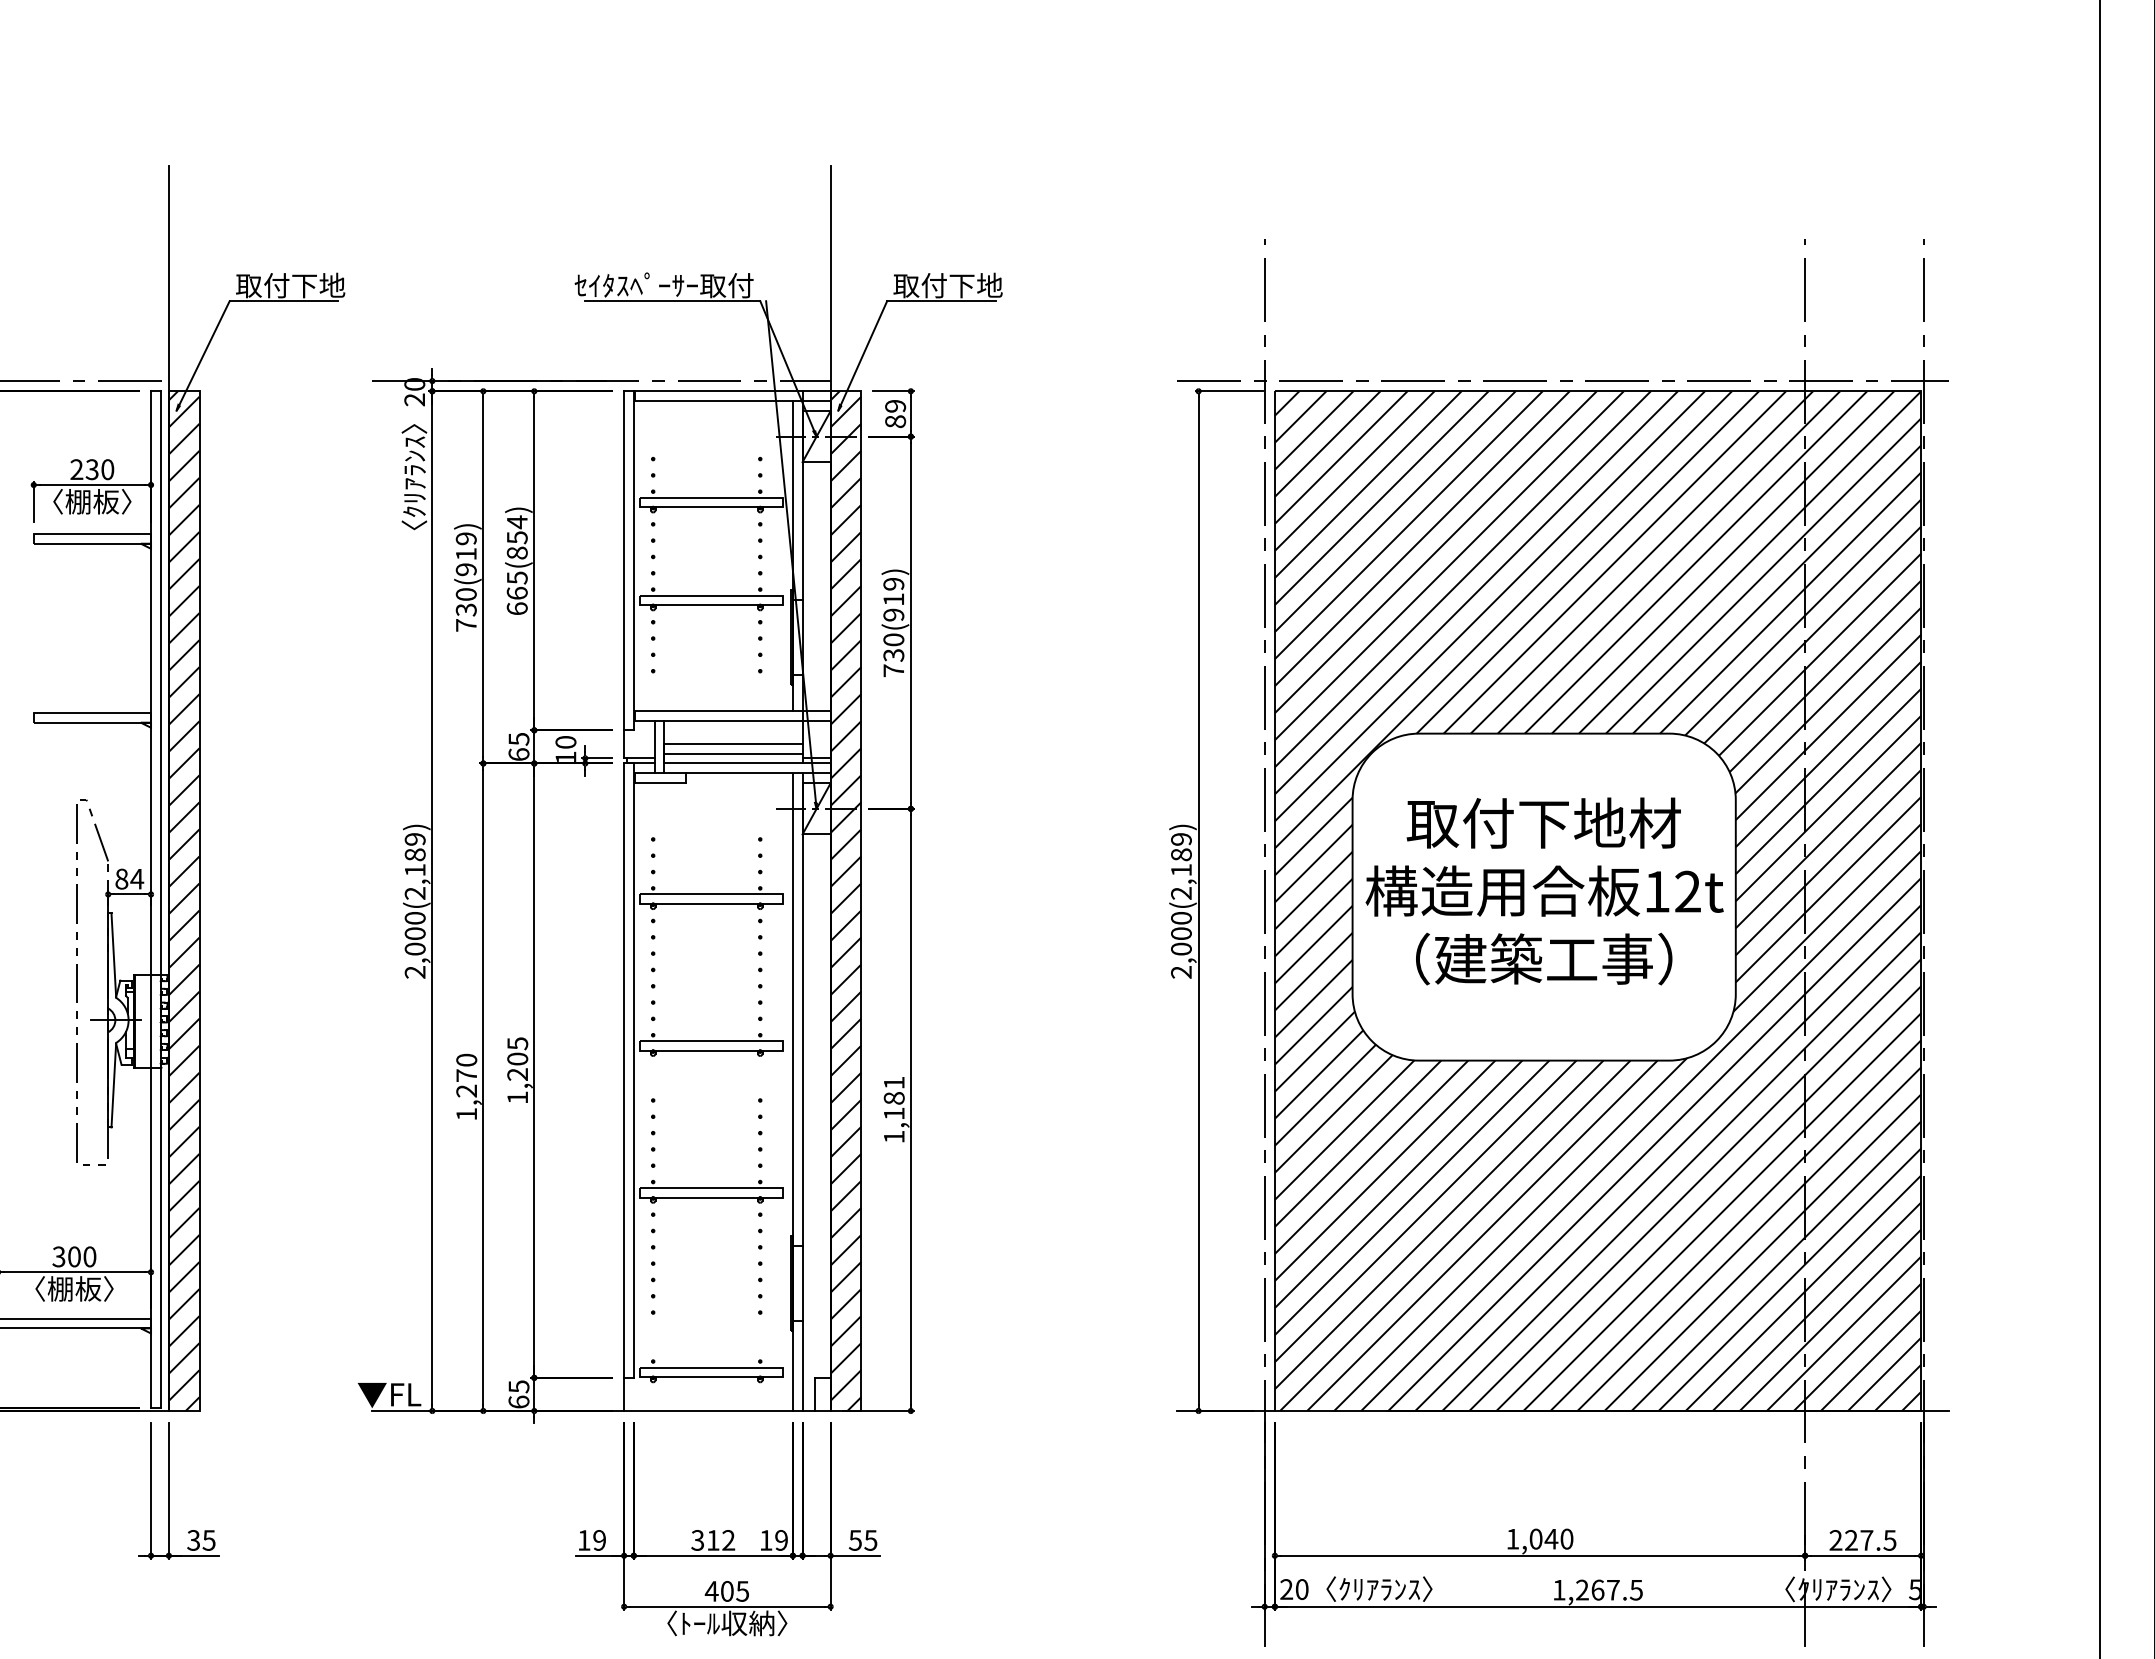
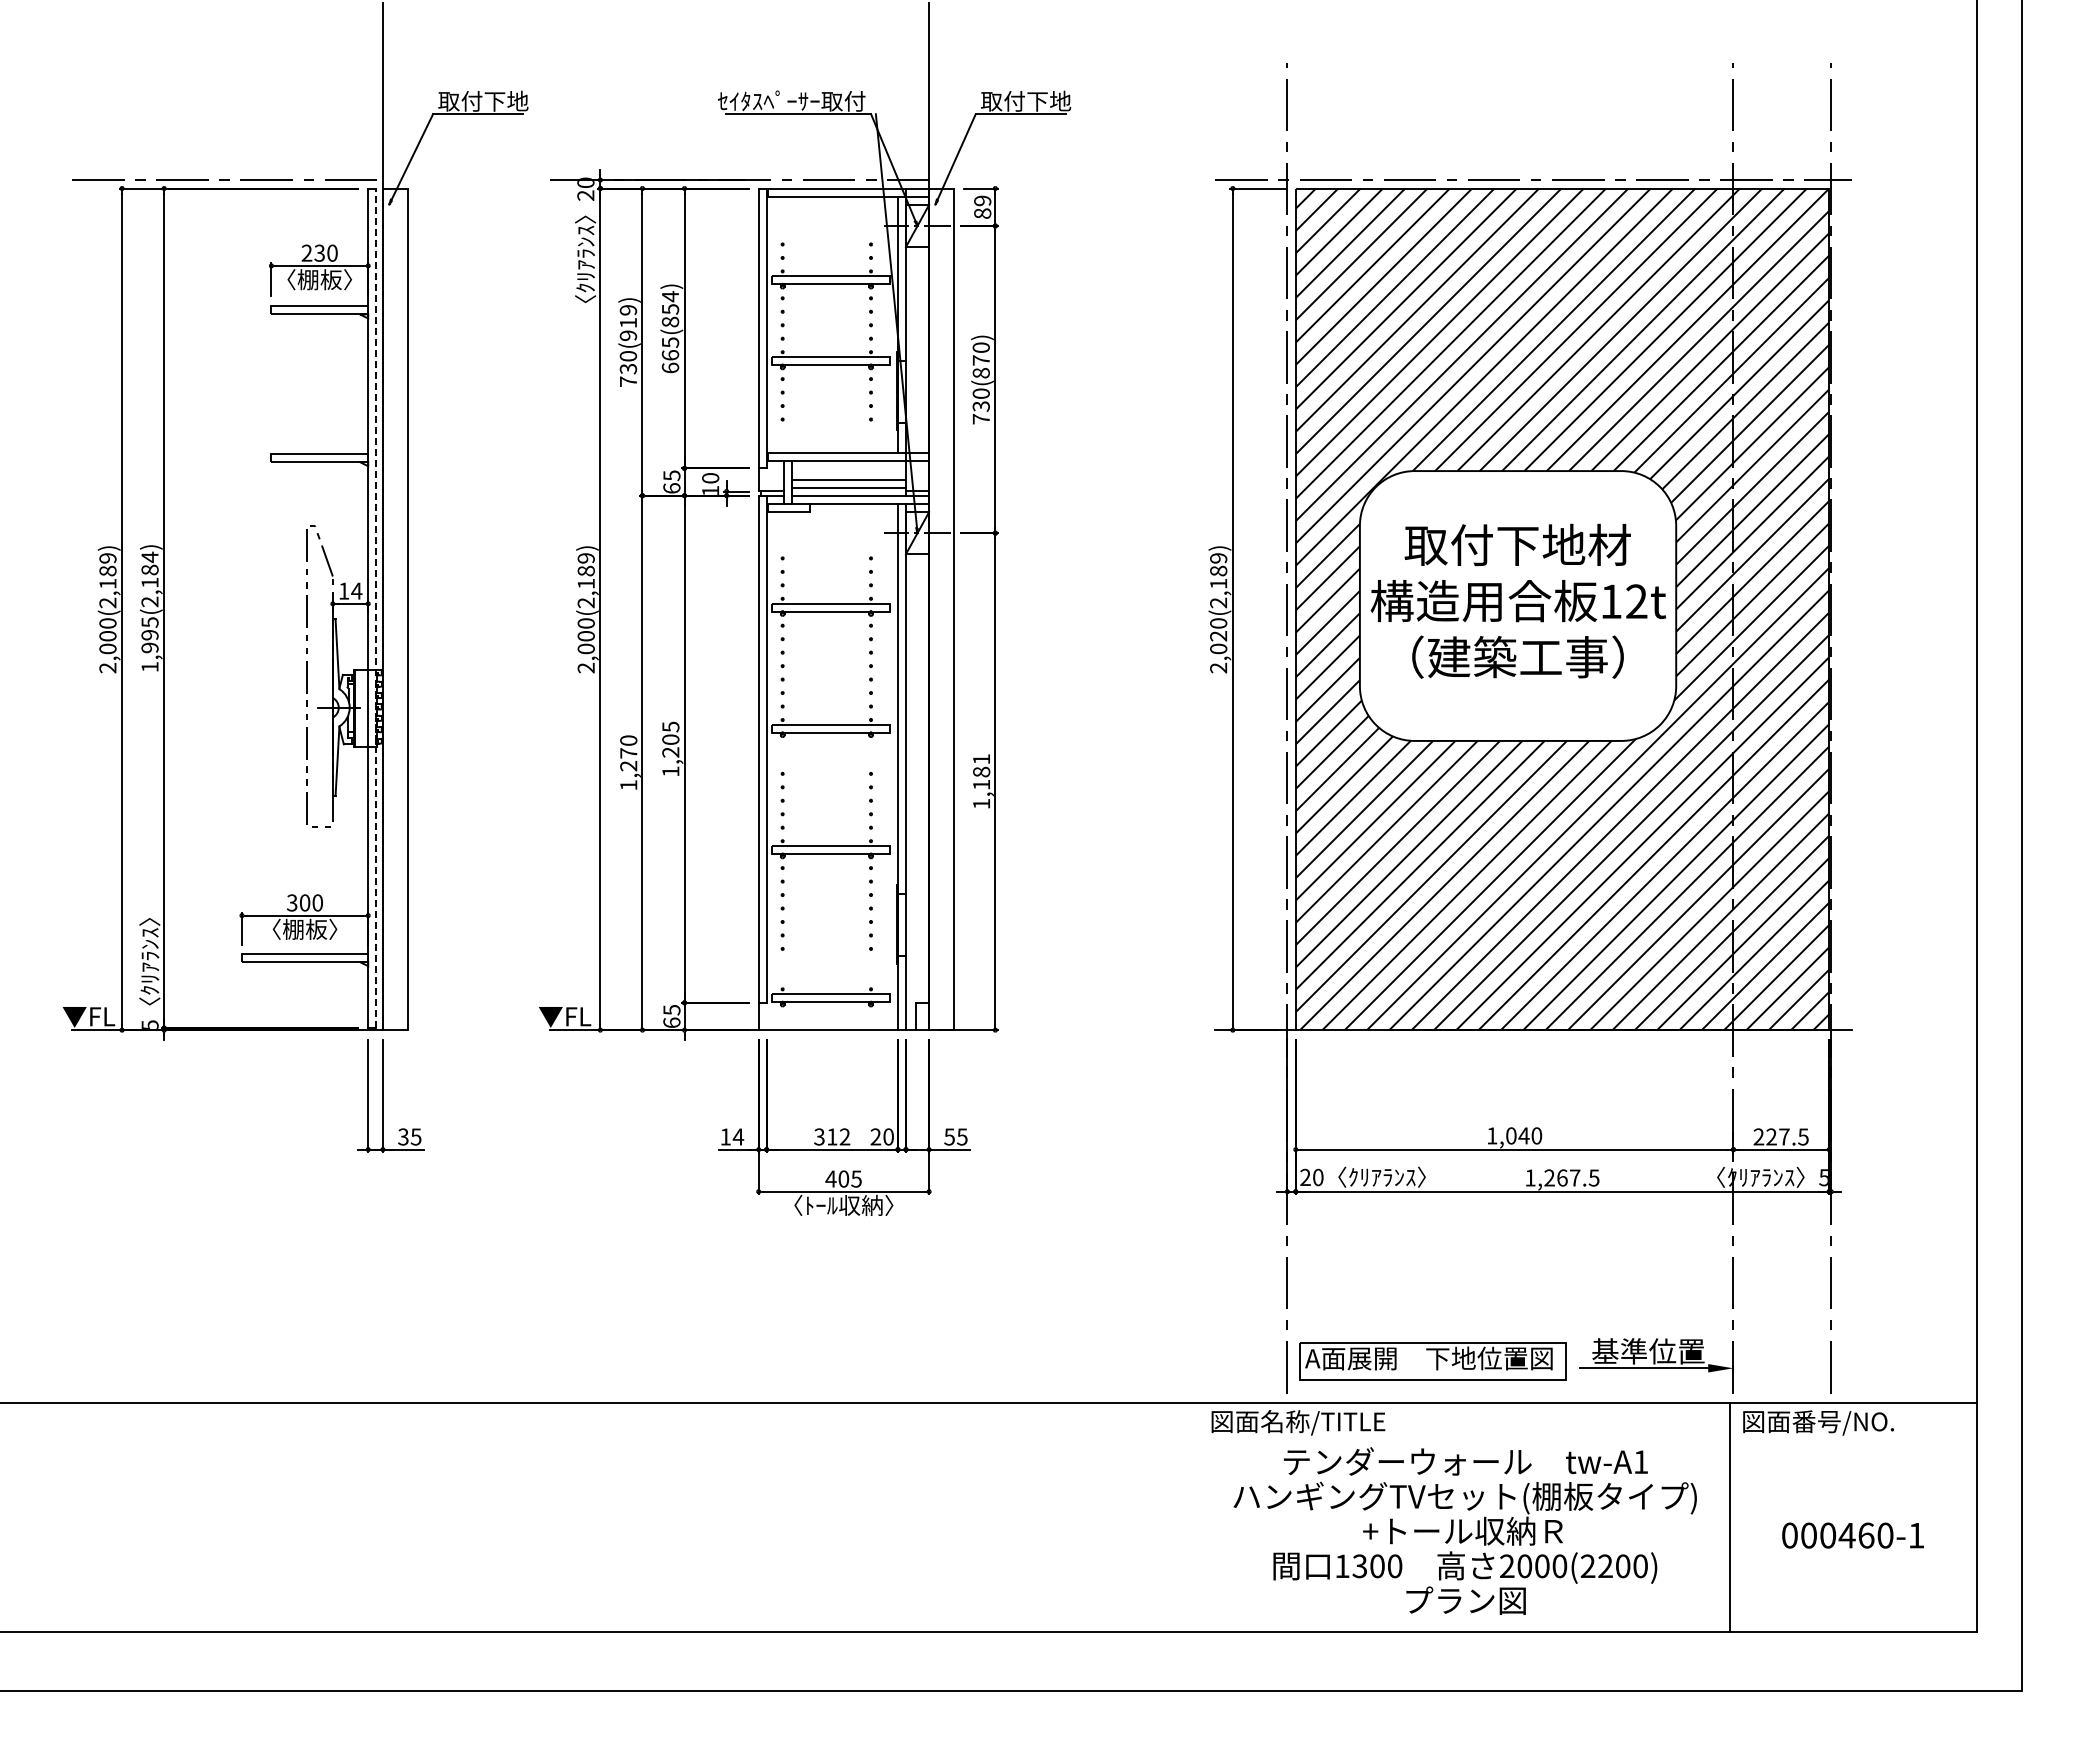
text: (892, 599) -> (980, 360), 730(919) -> 730(870)
text: (121, 878) -> (343, 590), 84 -> 14
line: (161, 900) -> (376, 608), solid -> dashed
hatch: (184, 901) -> (395, 609), removed
hatch: (845, 901) -> (941, 609), removed
text: (1181, 934) -> (1218, 636), 2,000(2,189) -> 2,020(2,189)
text: (599, 1539) -> (738, 1136), 19 -> 14
text: (772, 1539) -> (881, 1136), 19 -> 20

